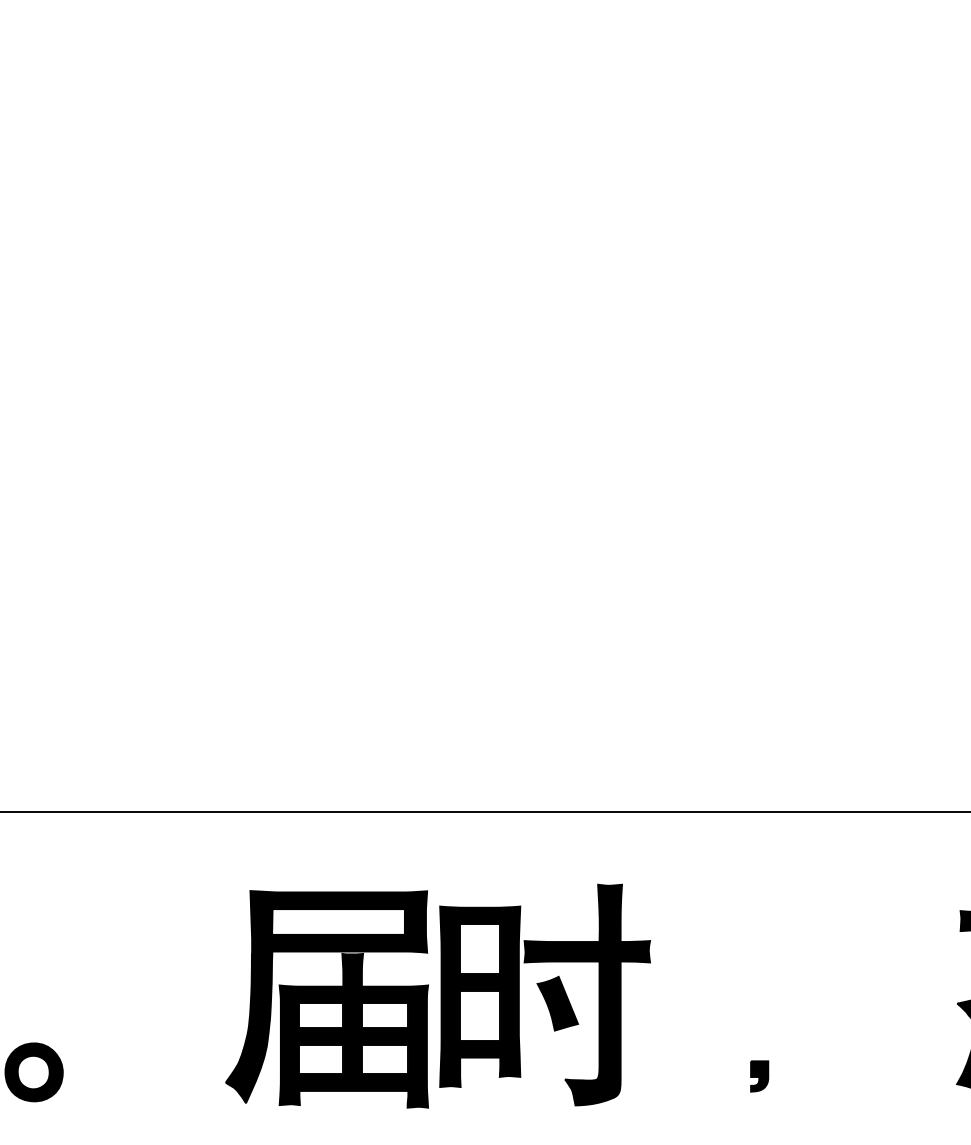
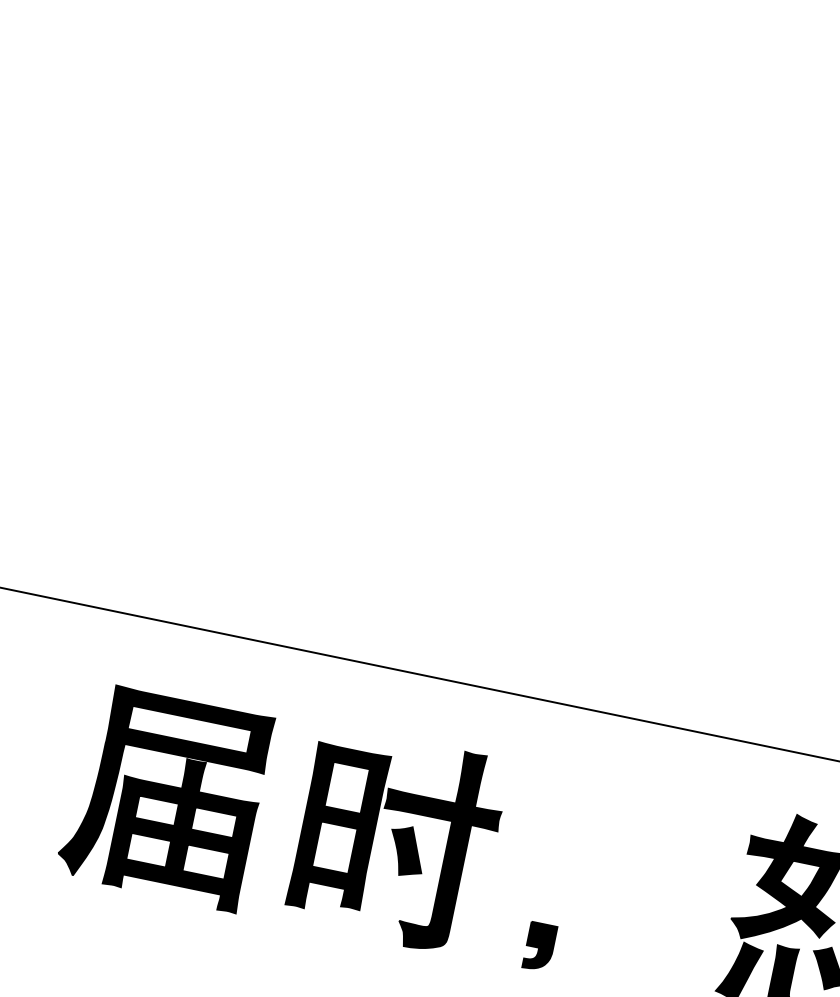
part: (544, 994) -> (396, 840), moved
part: (759, 1076) -> (539, 947), size x1.67

